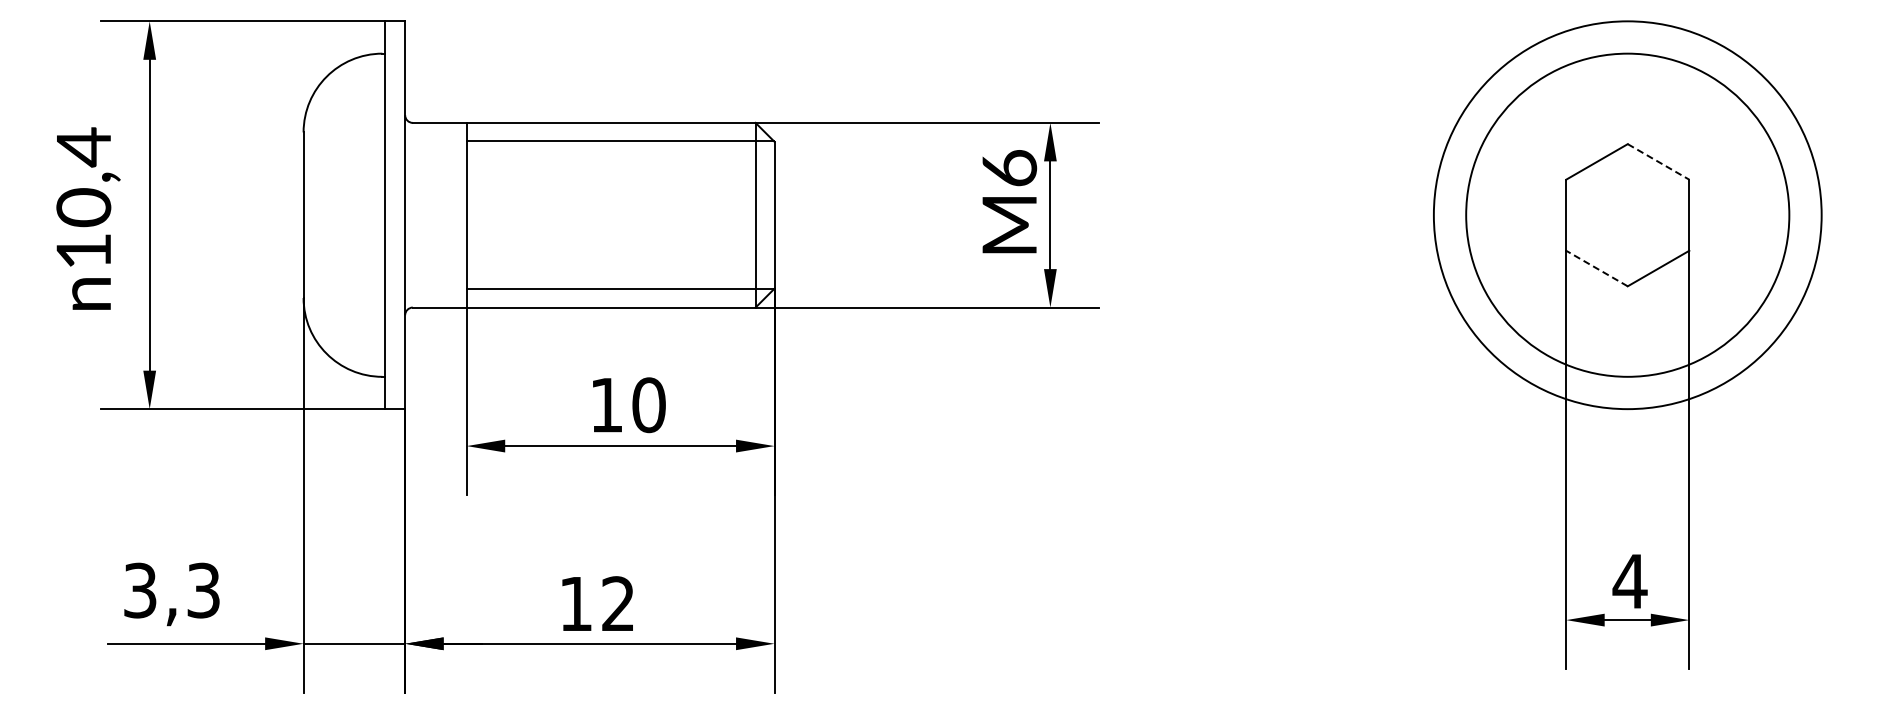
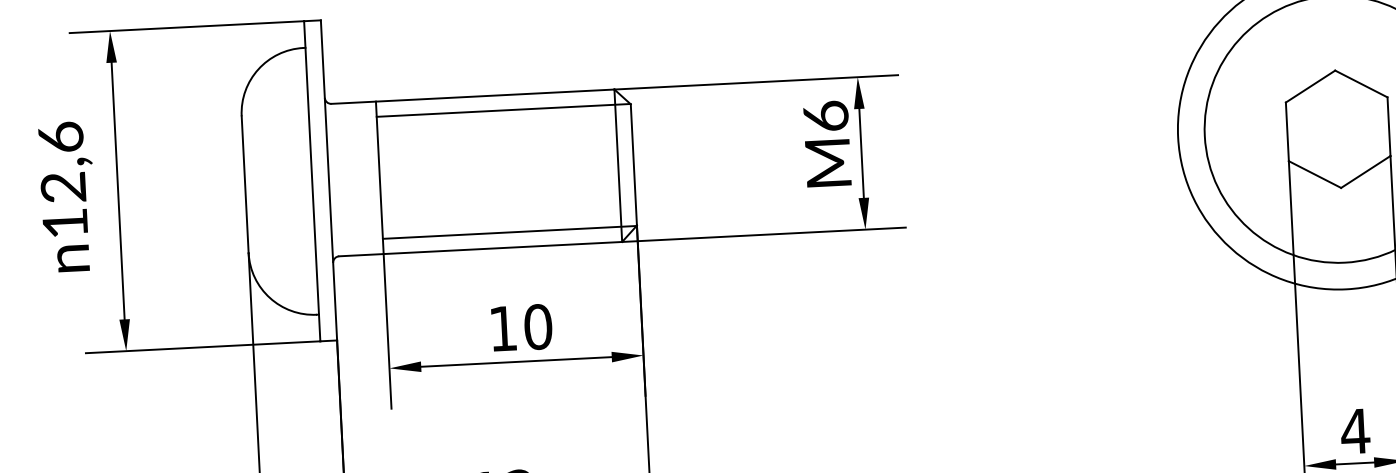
line: (1658, 161) -> (1361, 83), dashed -> solid
text: (83, 177) -> (61, 162), 10,4 -> 12,6
line: (1596, 268) -> (1314, 174), dashed -> solid

